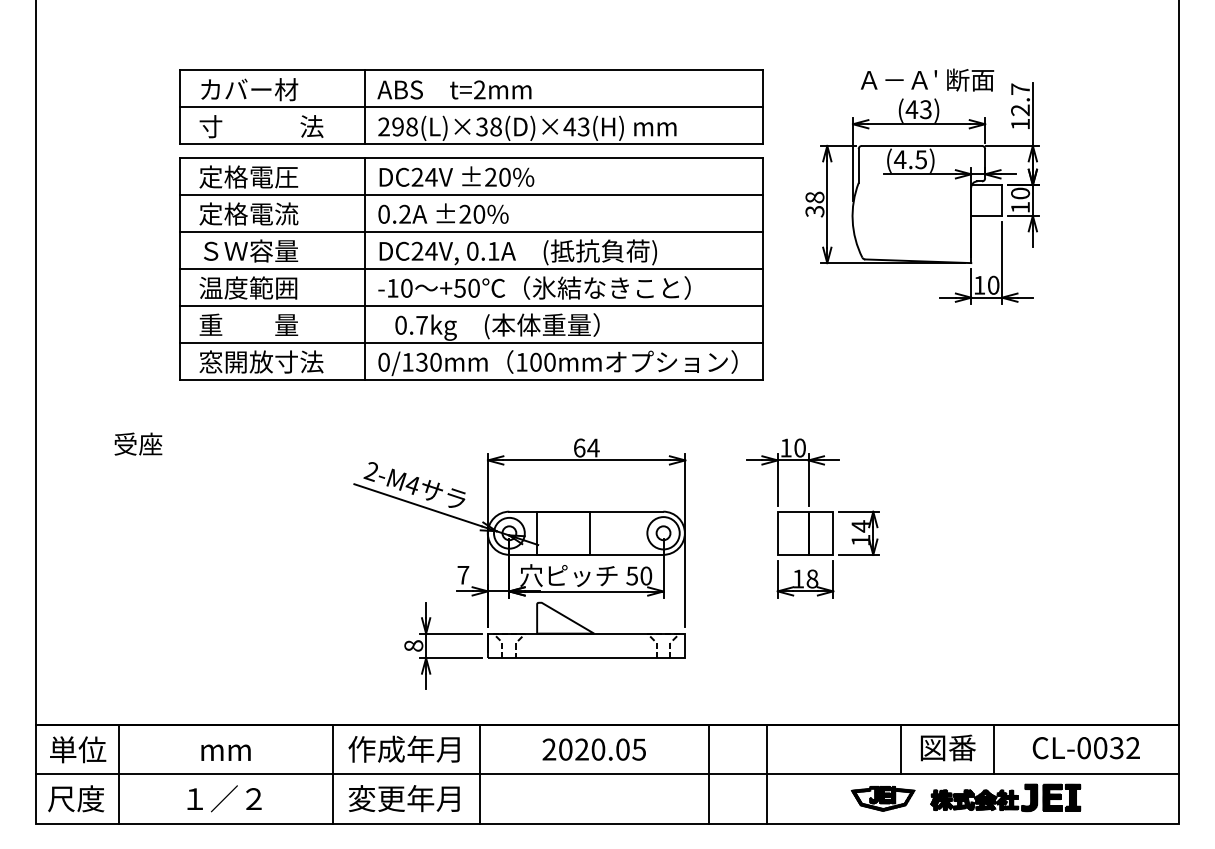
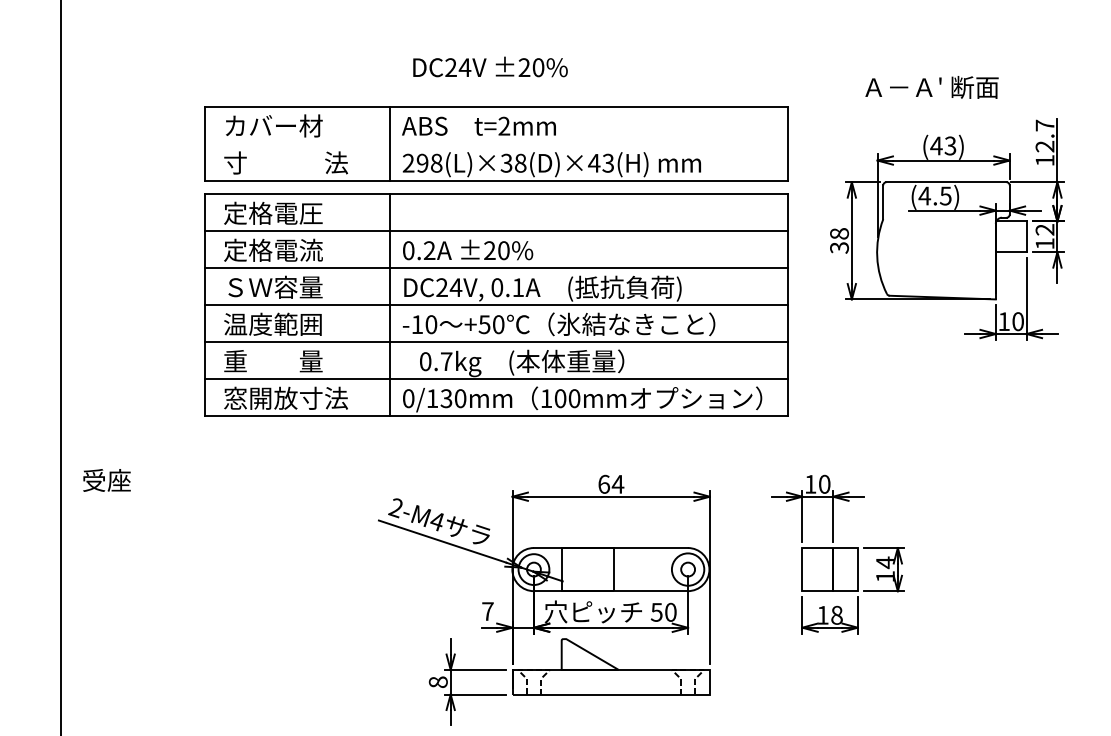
text: (927, 79) -> (932, 86), moved
line: (471, 107) -> (496, 143), removed
text: (456, 176) -> (490, 66), moved
text: (1020, 193) -> (1045, 229), 10 -> 12
text: (138, 443) -> (107, 479), moved

